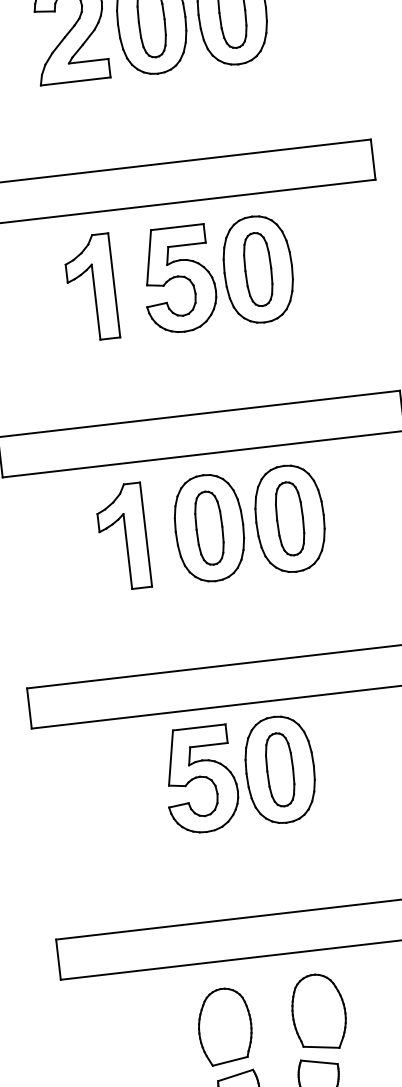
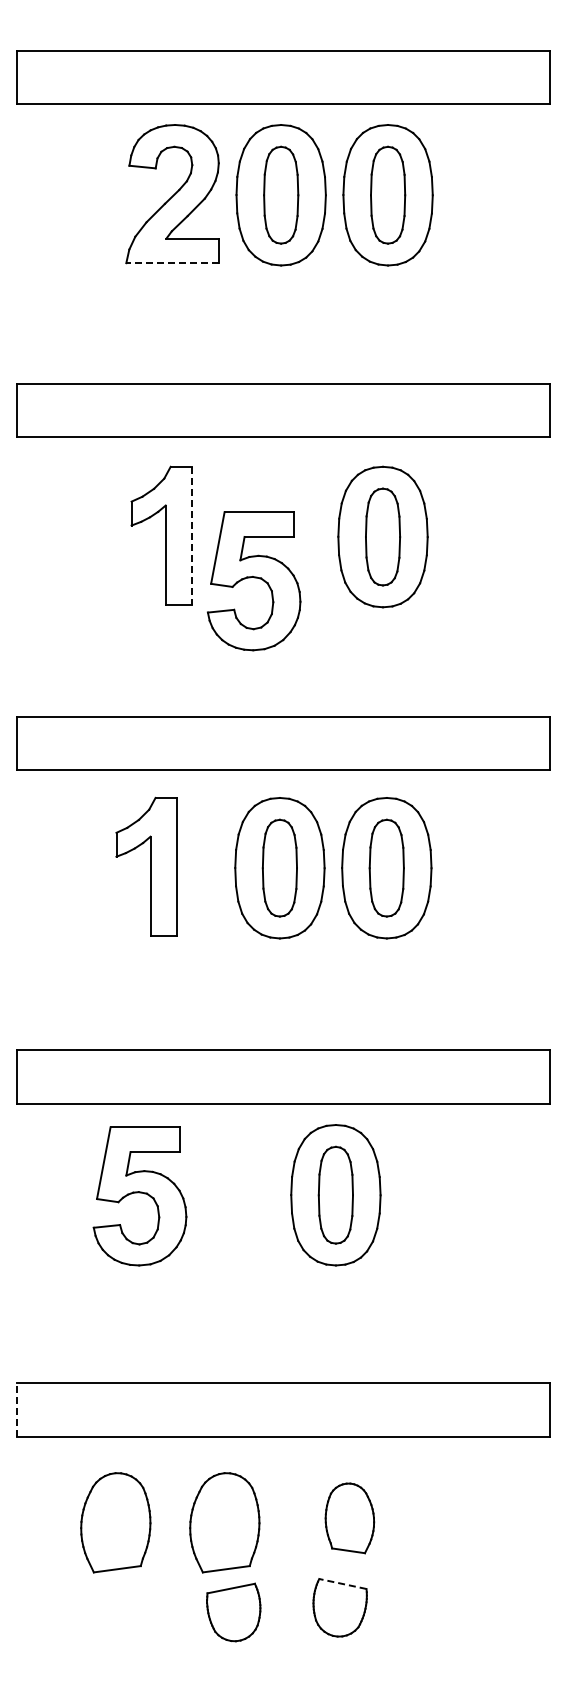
line: (75, 81) -> (172, 263), solid -> dashed
part: (179, 279) -> (254, 581), moved
line: (114, 285) -> (192, 536), solid -> dashed
part: (123, 536) -> (146, 866), moved
part: (200, 780) -> (139, 1196), moved
line: (58, 959) -> (16, 1410), solid -> dashed
part: (318, 1012) -> (349, 1518), size x0.7
part: (142, 1035) -> (115, 1522), added
line: (319, 1061) -> (342, 1583), solid -> dashed

